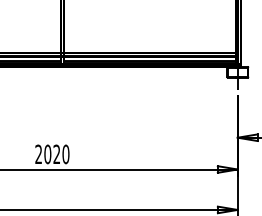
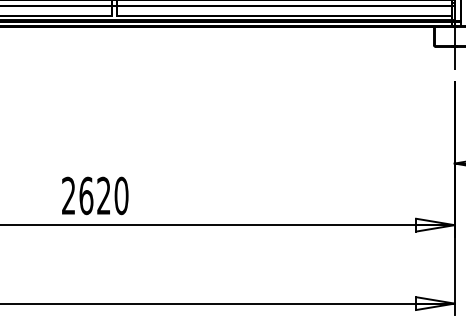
text: (47, 153) -> (85, 194), 2020 -> 2620

